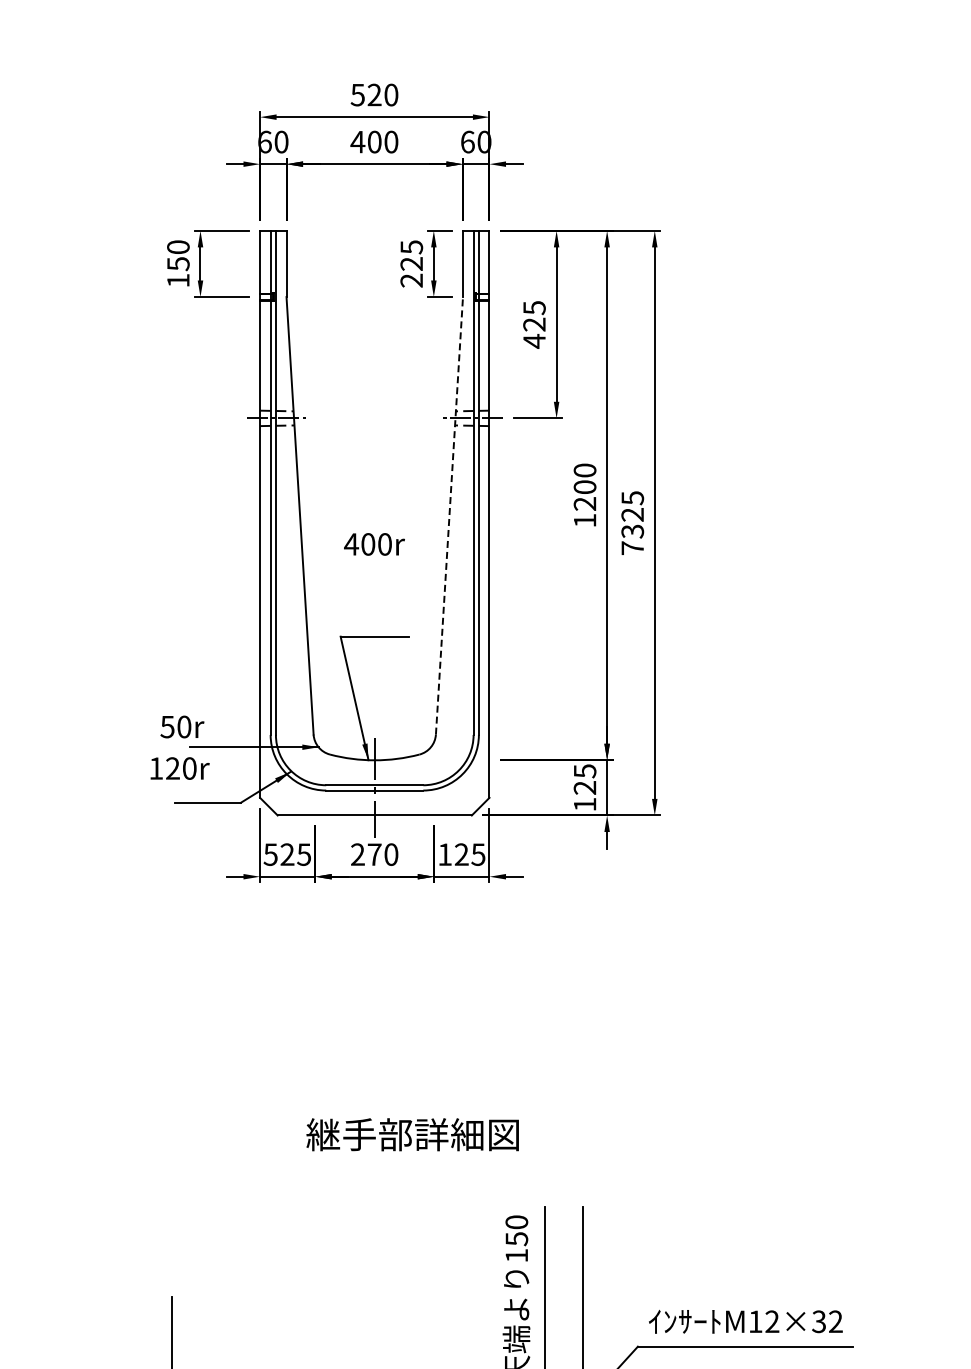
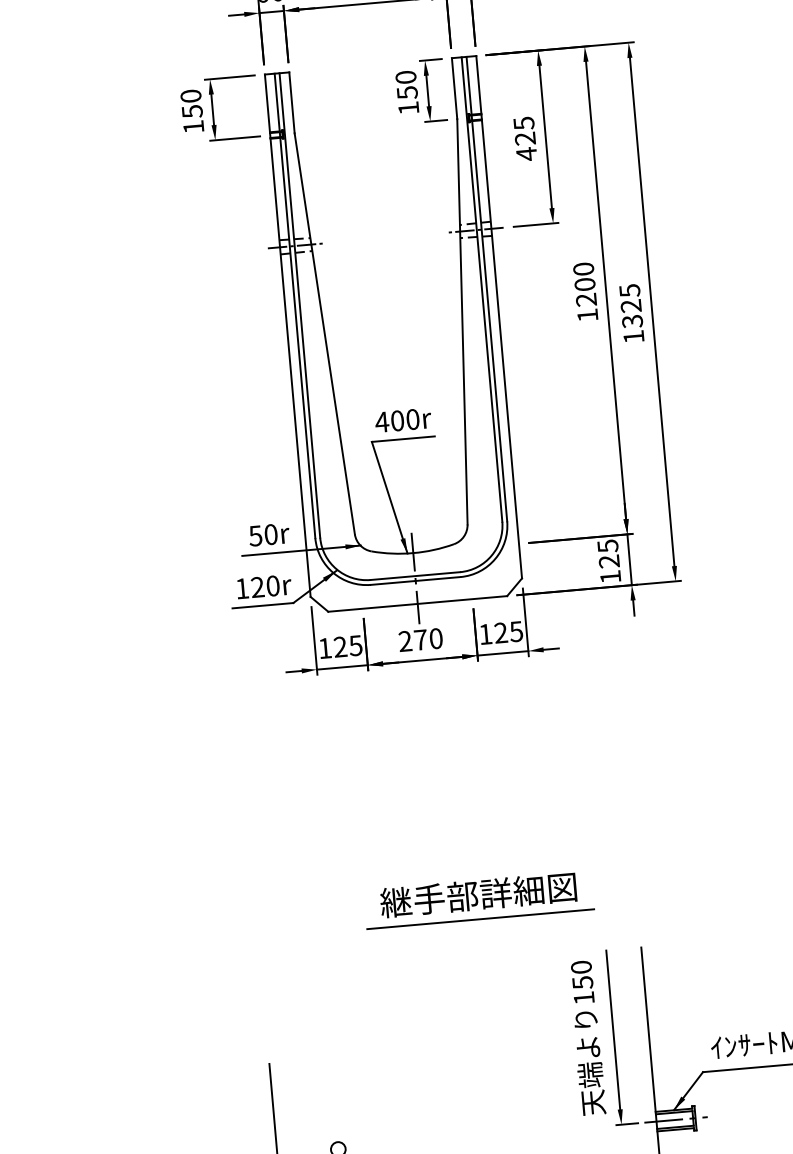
text: (411, 263) -> (407, 92), 225 -> 150
line: (449, 515) -> (462, 321), dashed -> solid
text: (374, 544) -> (403, 420), moved
text: (632, 547) -> (633, 336), 7325 -> 1325
text: (182, 726) -> (269, 534), moved
text: (179, 768) -> (263, 586), moved
text: (270, 854) -> (324, 648), 525 -> 125
line: (412, 1161) -> (480, 919), added

